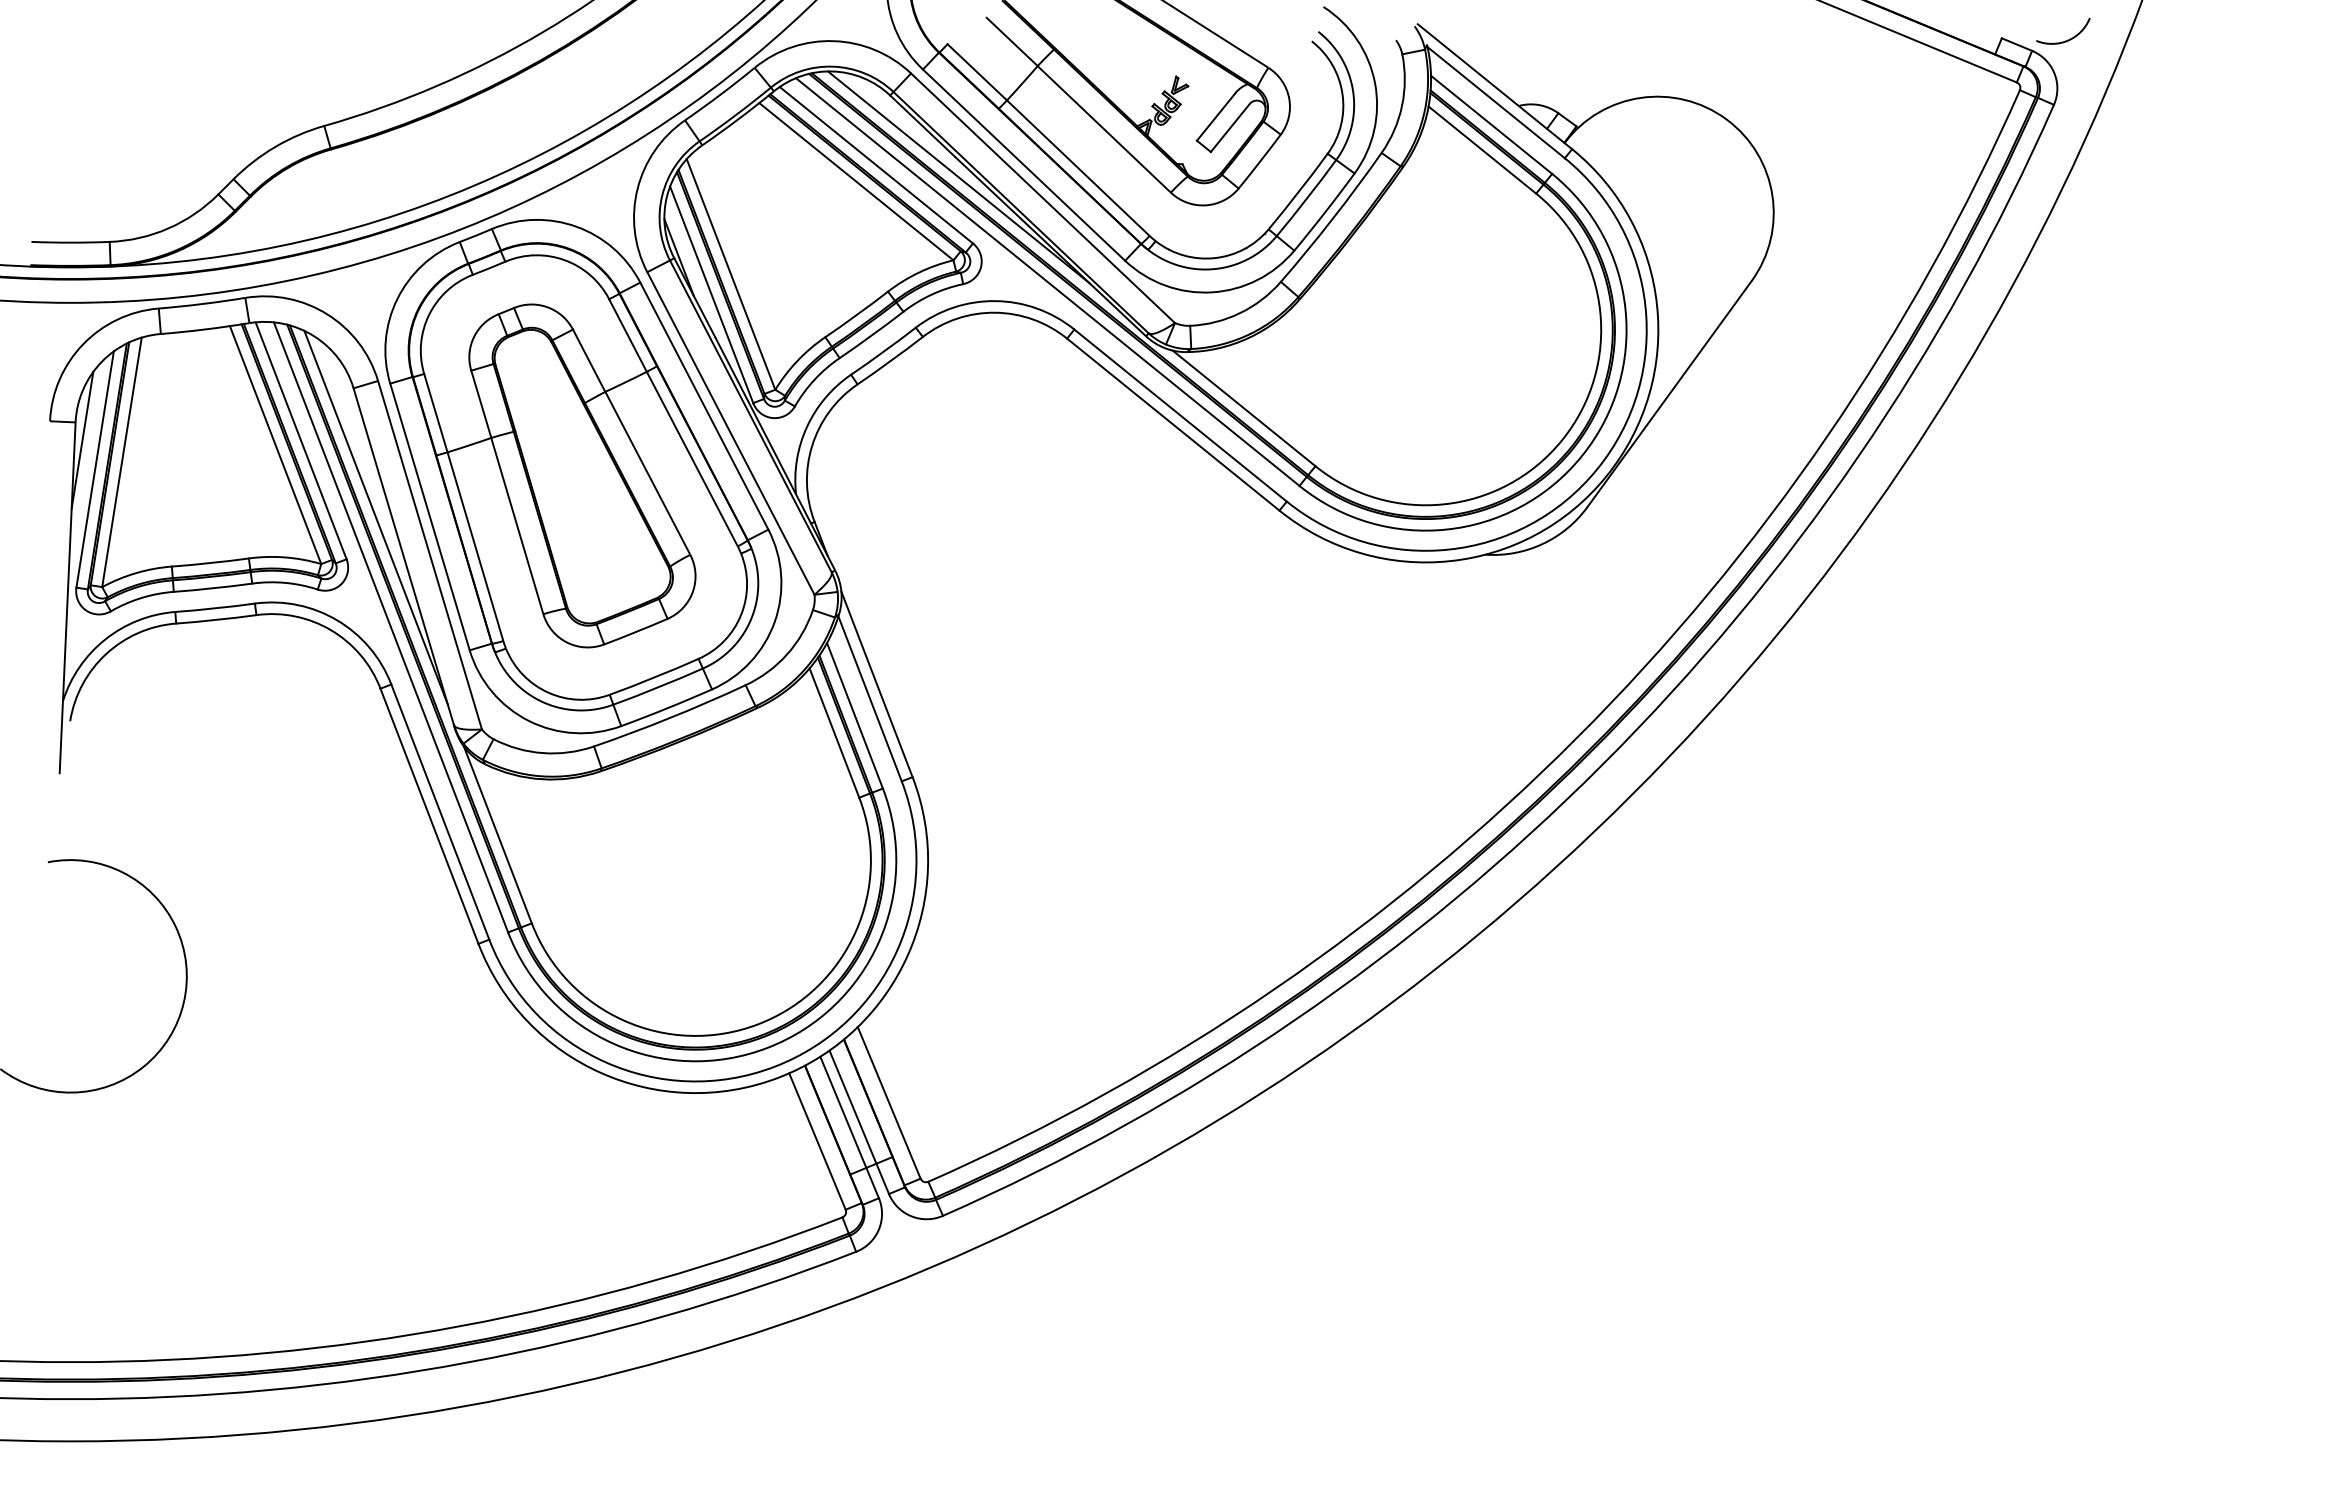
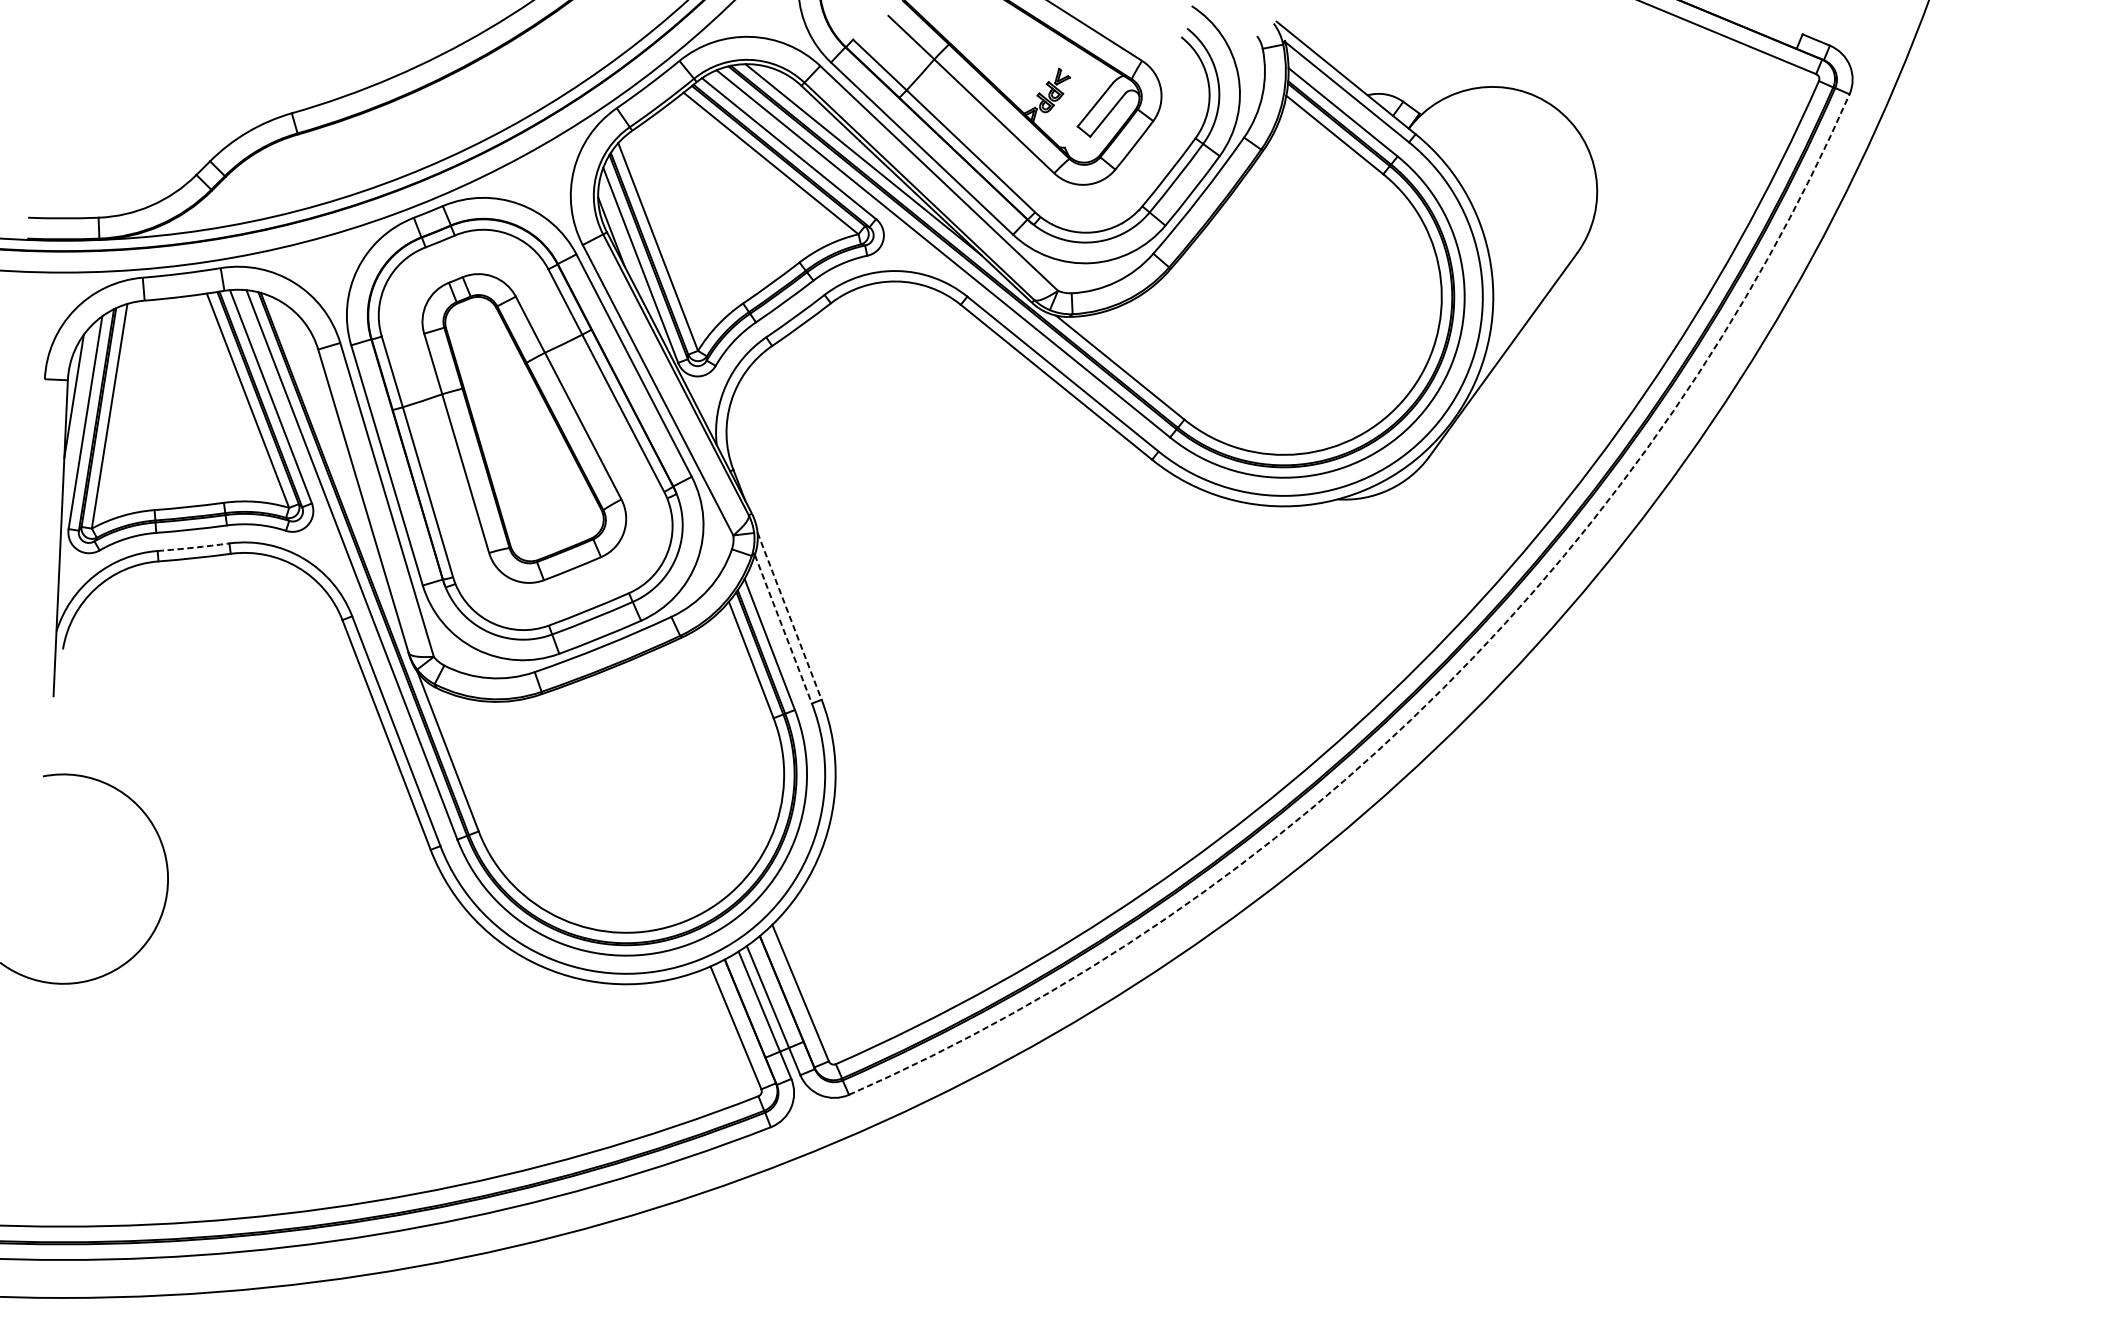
curve: (2067, 39) -> (1861, 35), removed
line: (375, 517) -> (337, 465), removed
arc: (215, 608) -> (193, 547), solid -> dashed
line: (877, 684) -> (790, 616), solid -> dashed
line: (870, 699) -> (783, 629), solid -> dashed
arc: (1602, 764) -> (1443, 688), solid -> dashed

